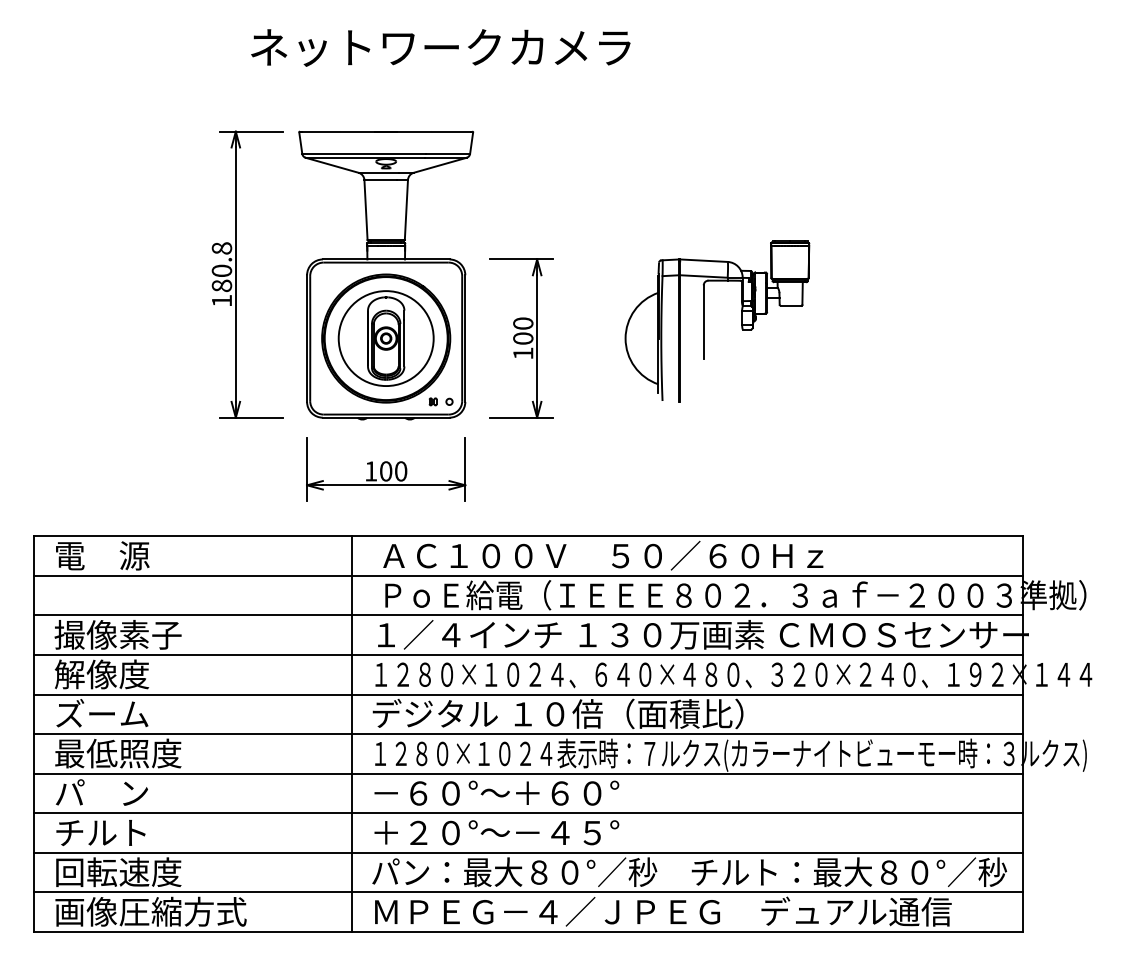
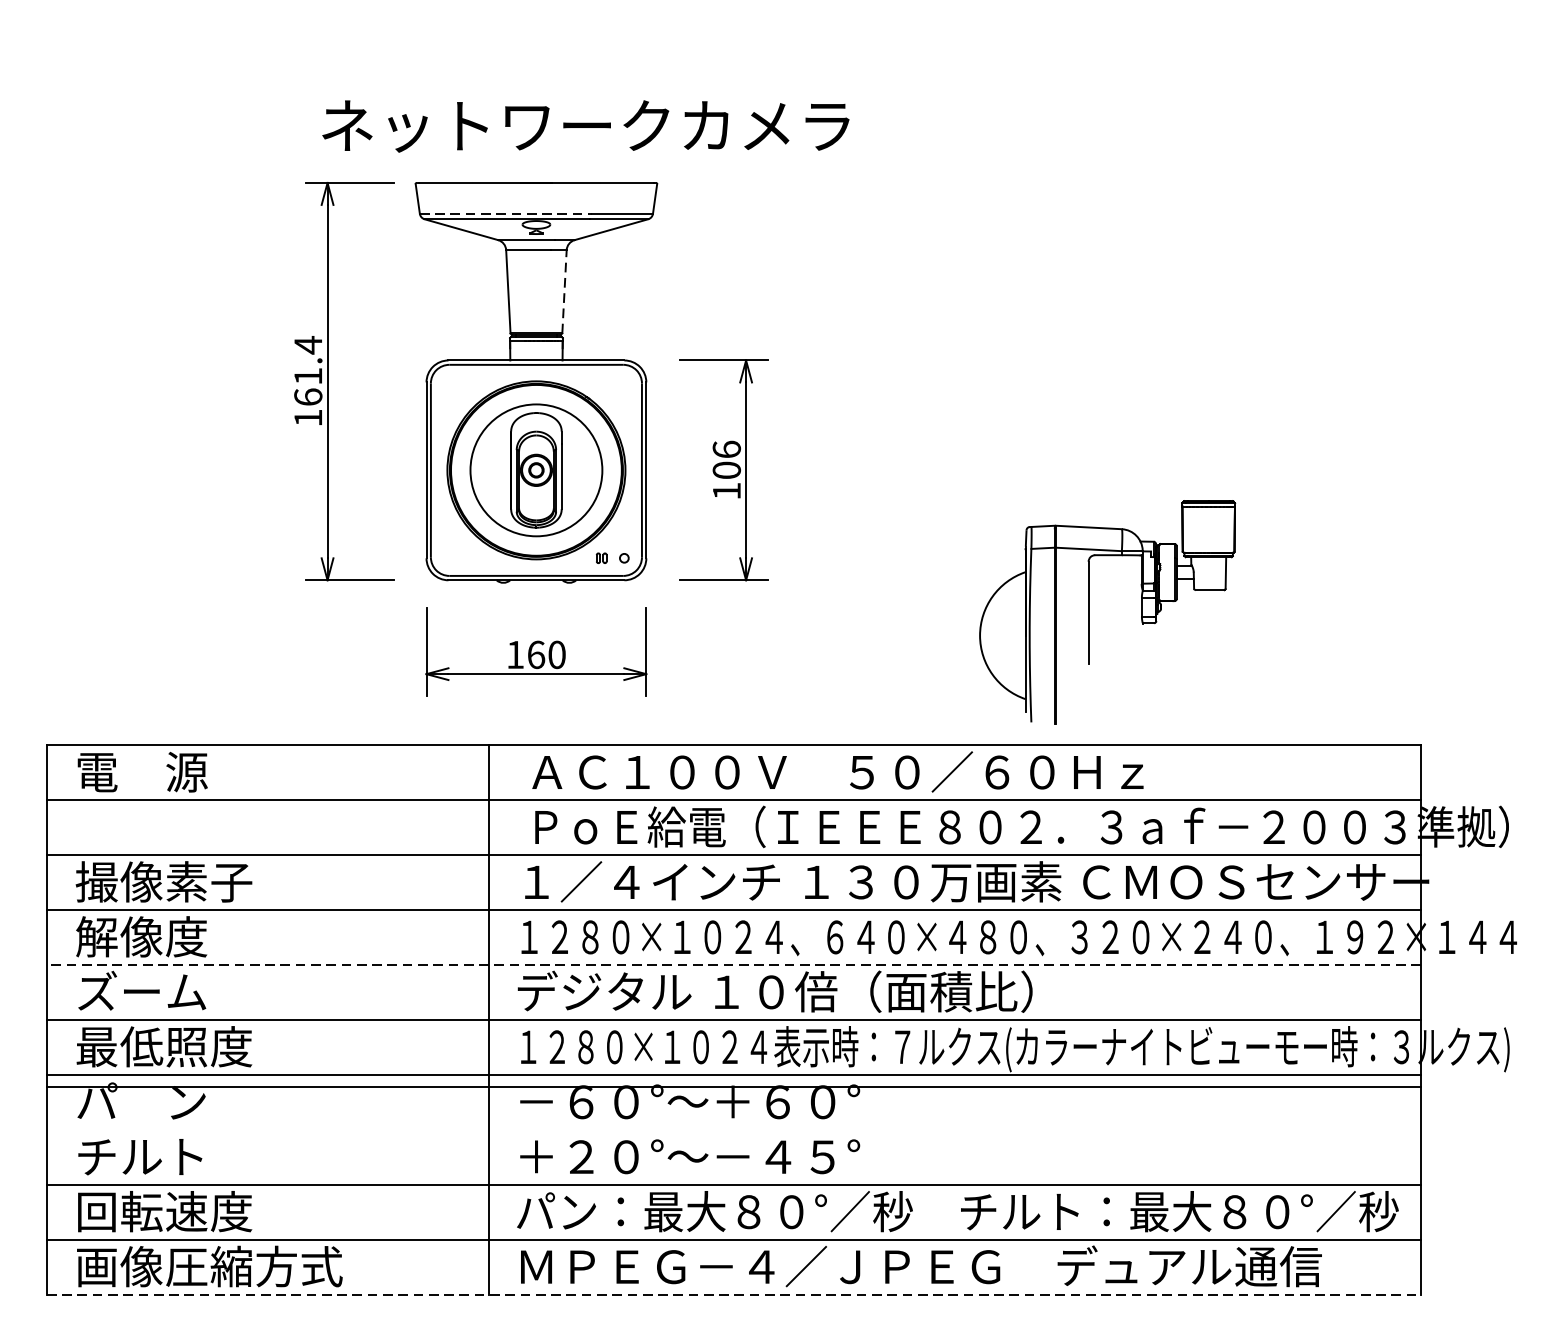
text: (440, 47) -> (585, 125), moved
line: (364, 153) -> (506, 213), solid -> dashed
line: (406, 209) -> (564, 291), solid -> dashed
text: (221, 266) -> (307, 370), 180.8 -> 161.4
part: (704, 321) -> (1089, 611), moved
text: (523, 323) -> (727, 449), 100 -> 106
text: (386, 471) -> (536, 654), 100 -> 160
line: (528, 694) -> (734, 964), solid -> dashed
line: (527, 813) -> (732, 1086), moved
line: (528, 932) -> (734, 1295), solid -> dashed

